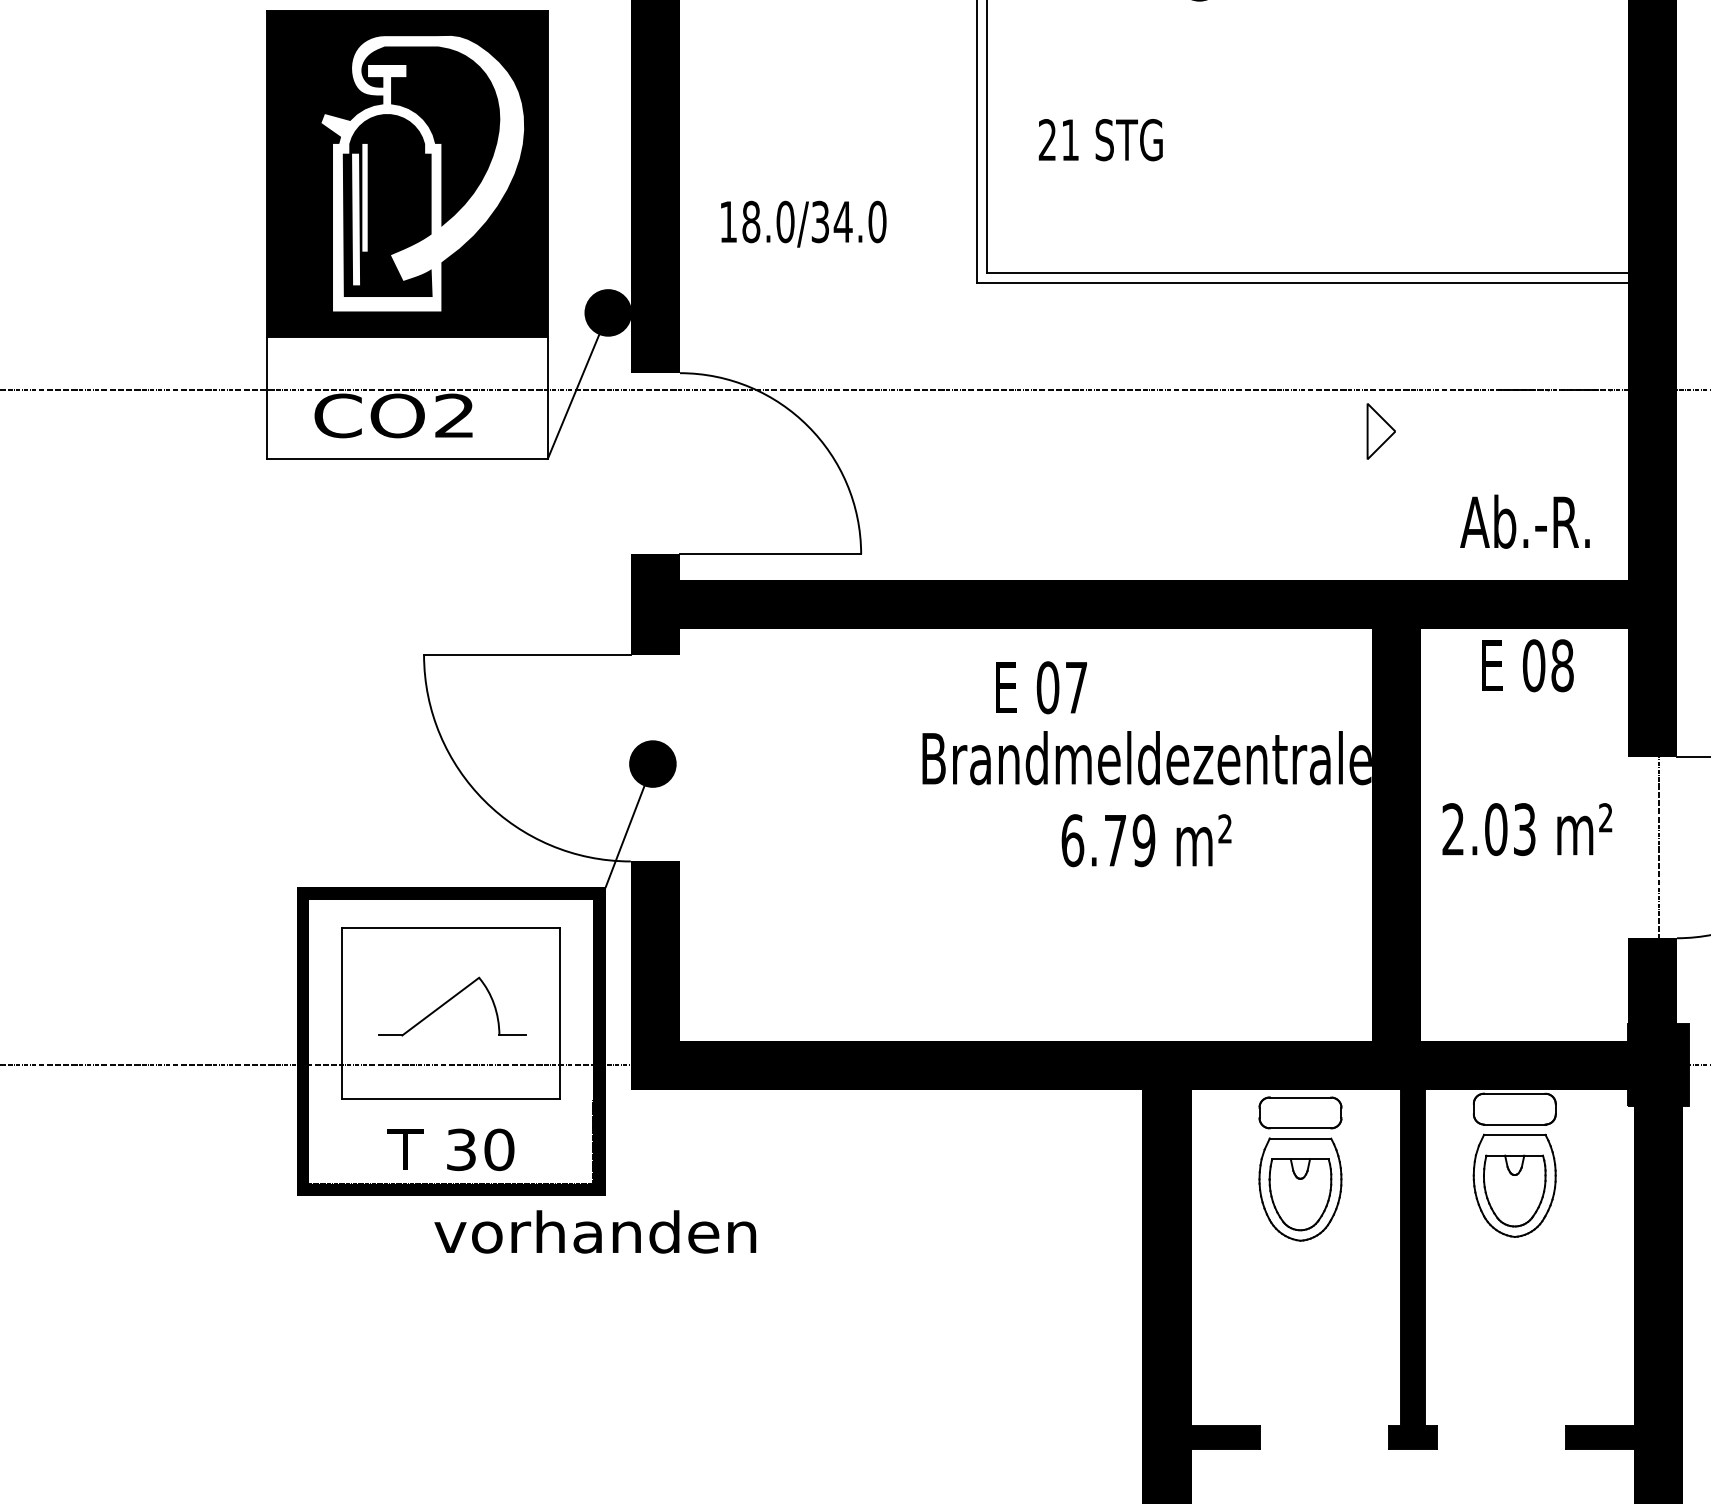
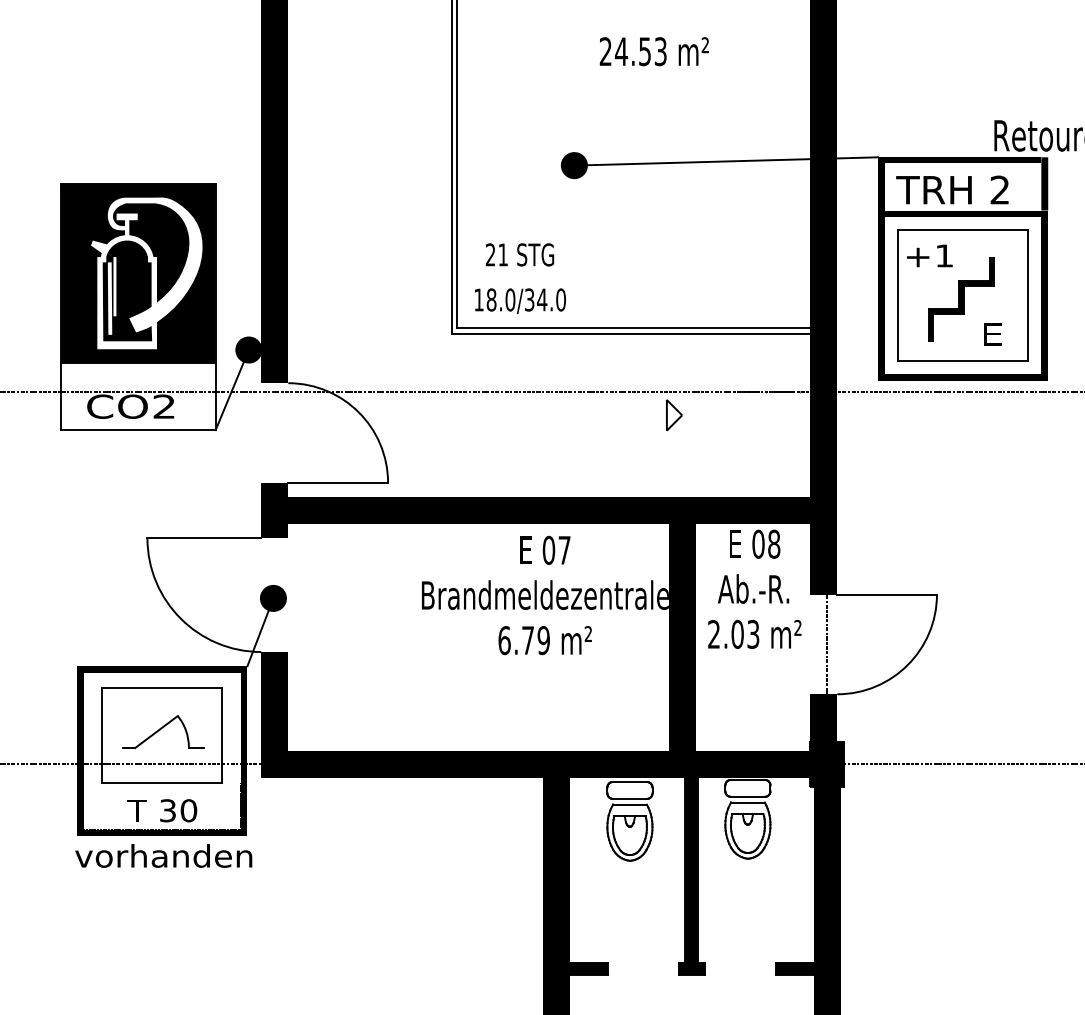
text: (803, 224) -> (520, 301), moved
text: (1524, 520) -> (753, 588), moved
text: (1041, 686) -> (545, 549), moved
text: (594, 1231) -> (163, 855), moved

